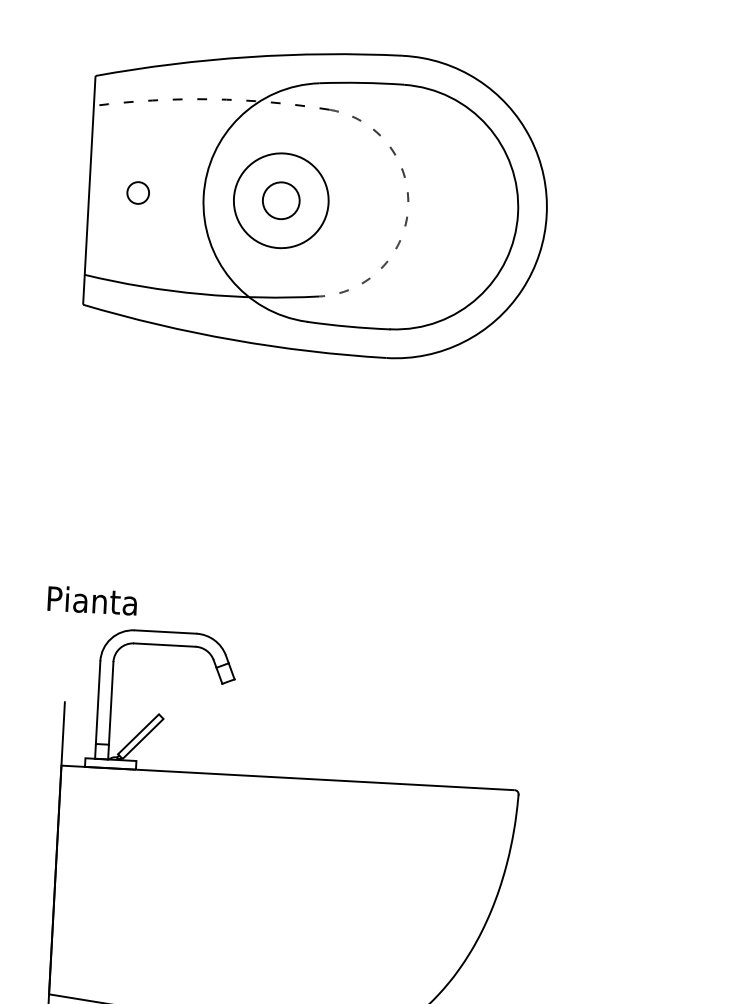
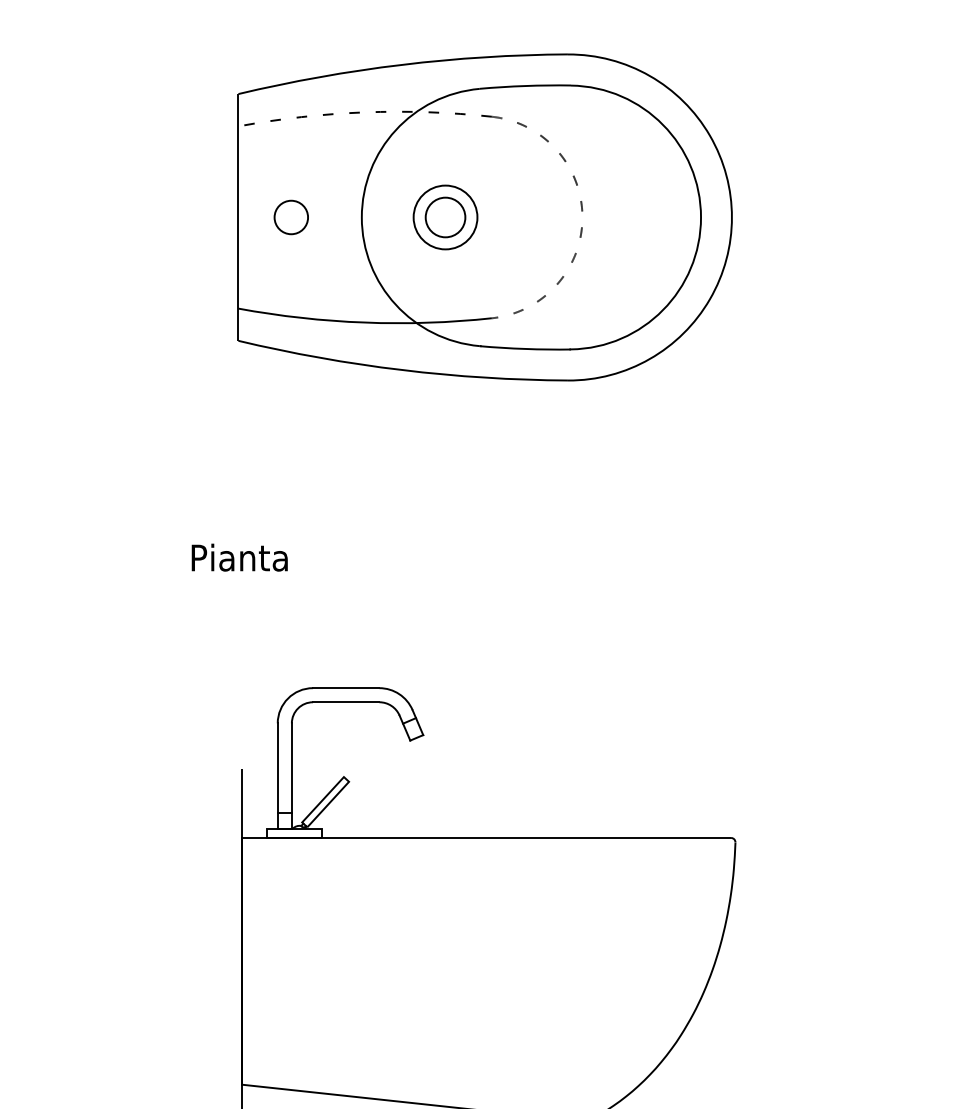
circle: (137, 193) -> (290, 217), size x1.43
circle: (281, 200) -> (445, 217), size x0.62
text: (92, 600) -> (239, 557), moved

